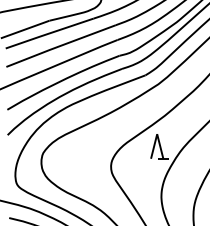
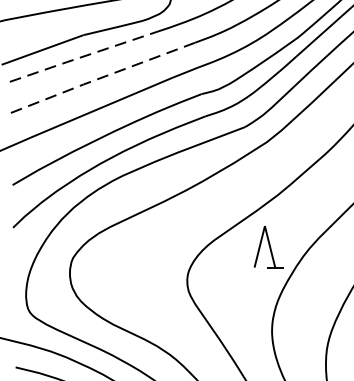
line: (49, 33) -> (83, 56), solid -> dashed
line: (60, 45) -> (102, 76), solid -> dashed

